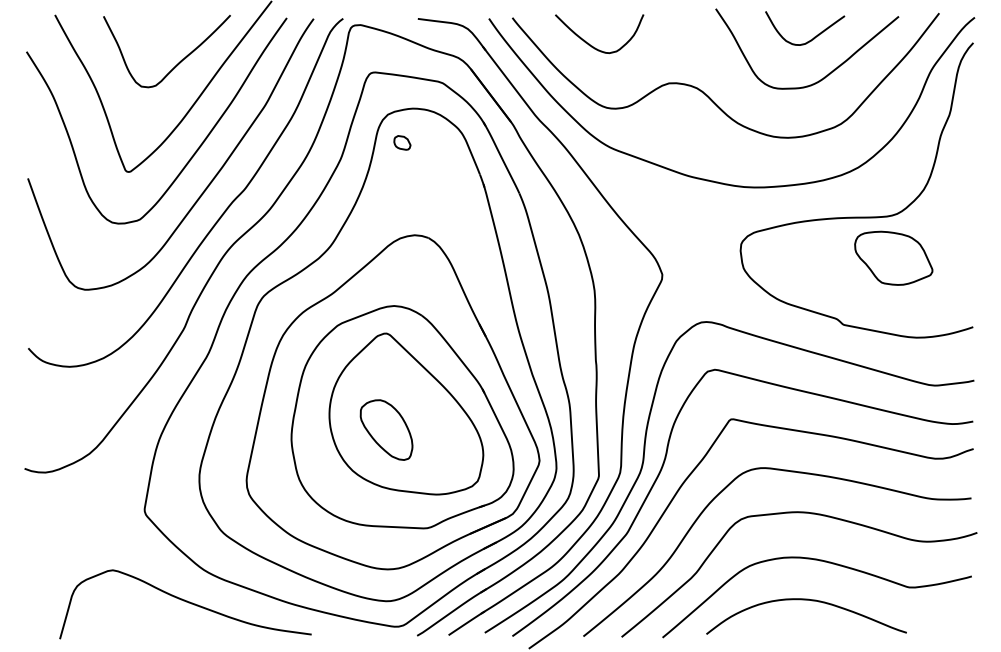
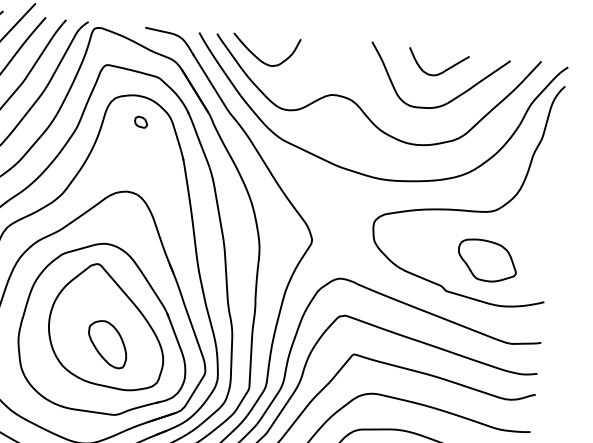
curve: (592, 45) -> (259, 59), moved
part: (402, 142) -> (141, 121), moved
part: (893, 257) -> (487, 260), moved
part: (386, 429) -> (107, 343), moved

